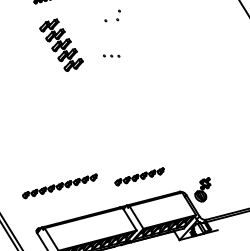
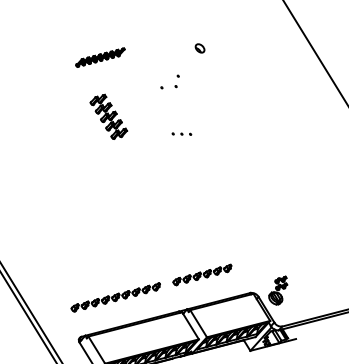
part: (61, 44) -> (108, 116), size x0.71
part: (111, 55) -> (181, 133), moved
part: (59, 186) -> (115, 297), moved

